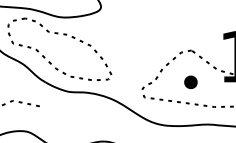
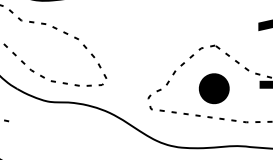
part: (190, 82) -> (213, 89), size x1.67

